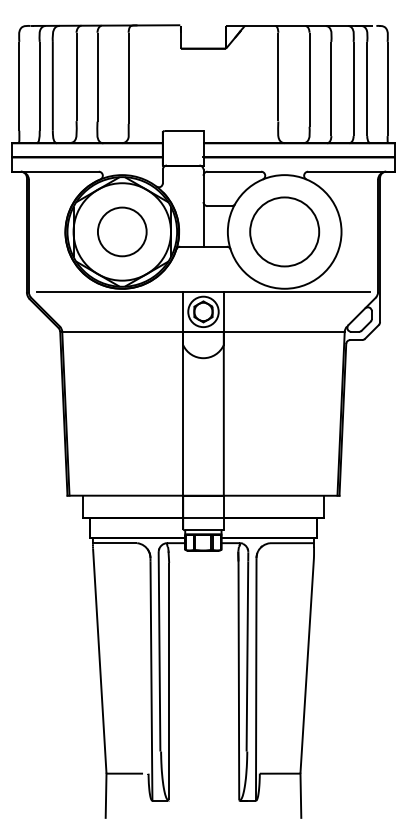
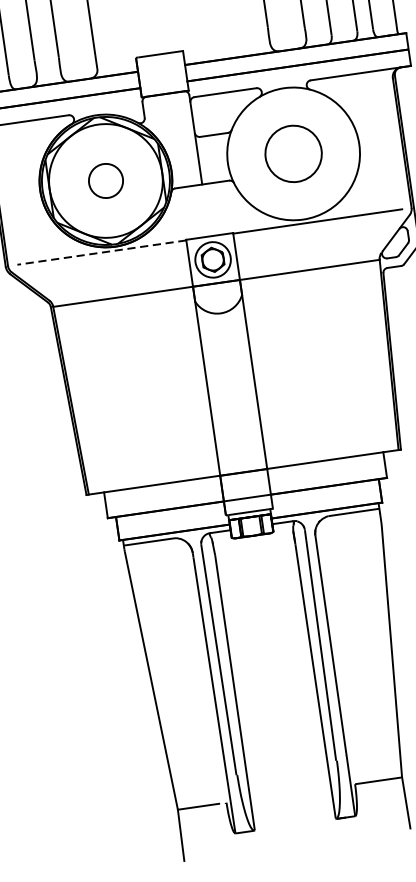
circle: (122, 231) -> (106, 180), size x0.6
circle: (284, 231) -> (293, 153), size x0.7
line: (109, 292) -> (101, 253), solid -> dashed

